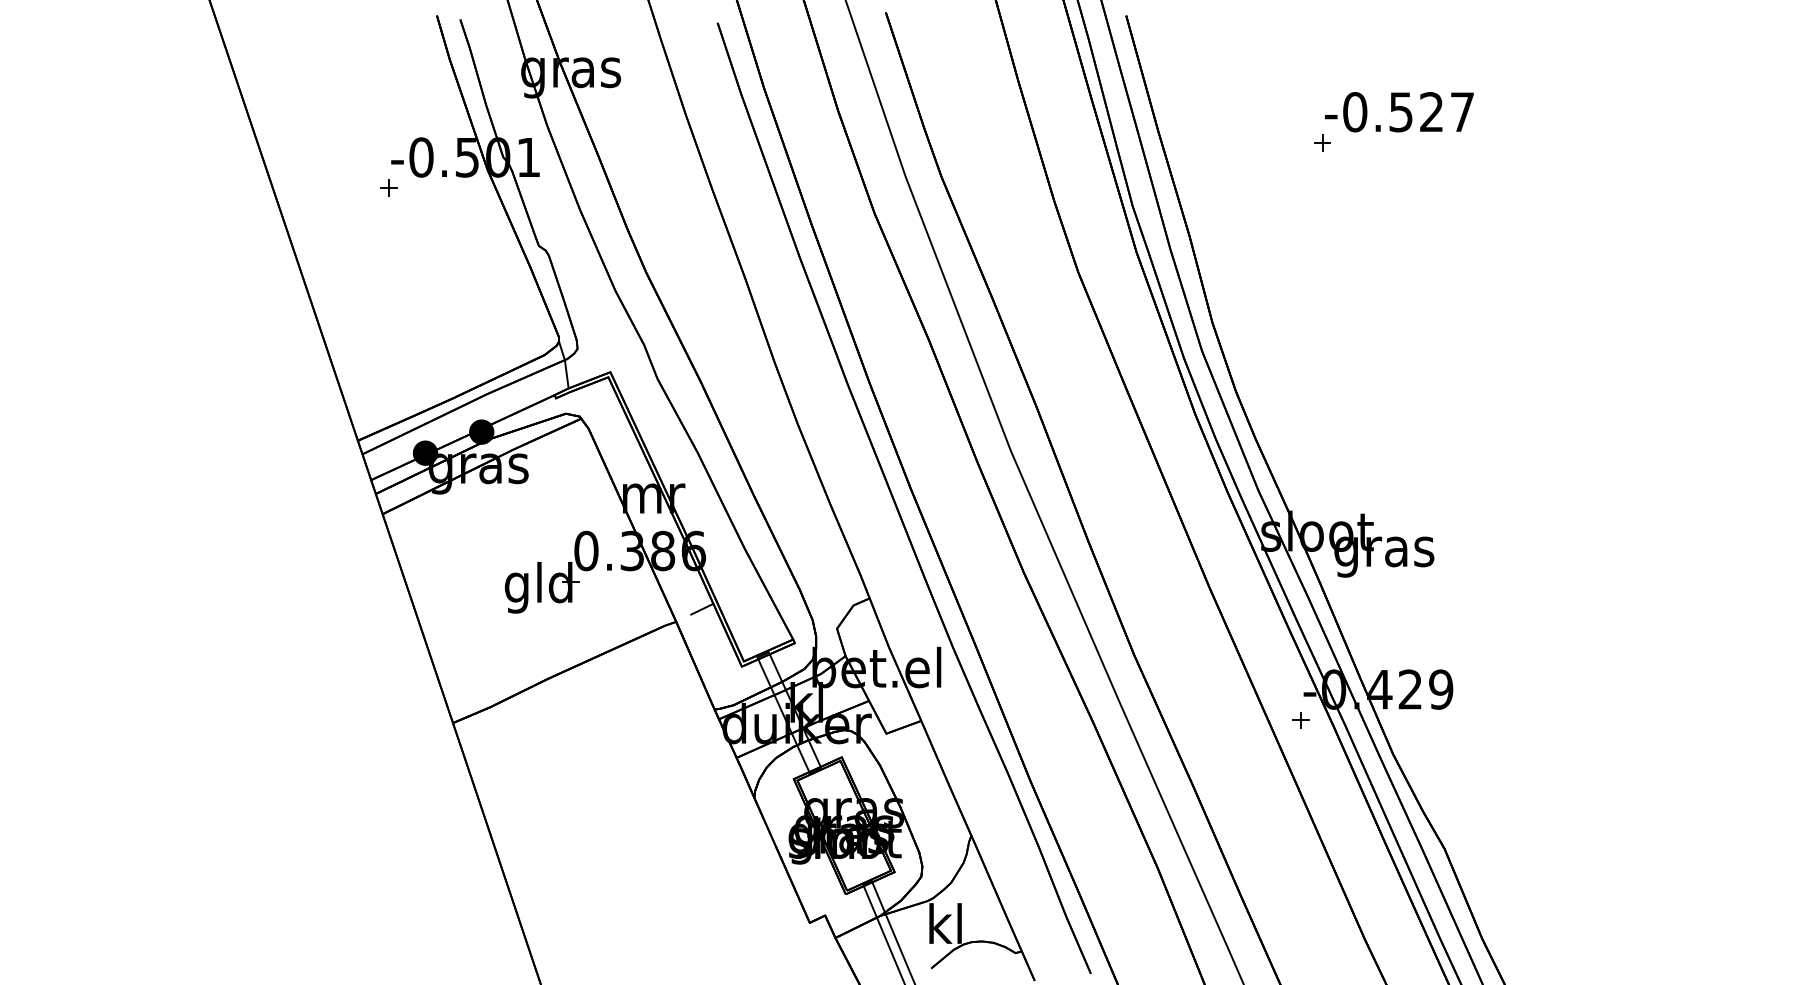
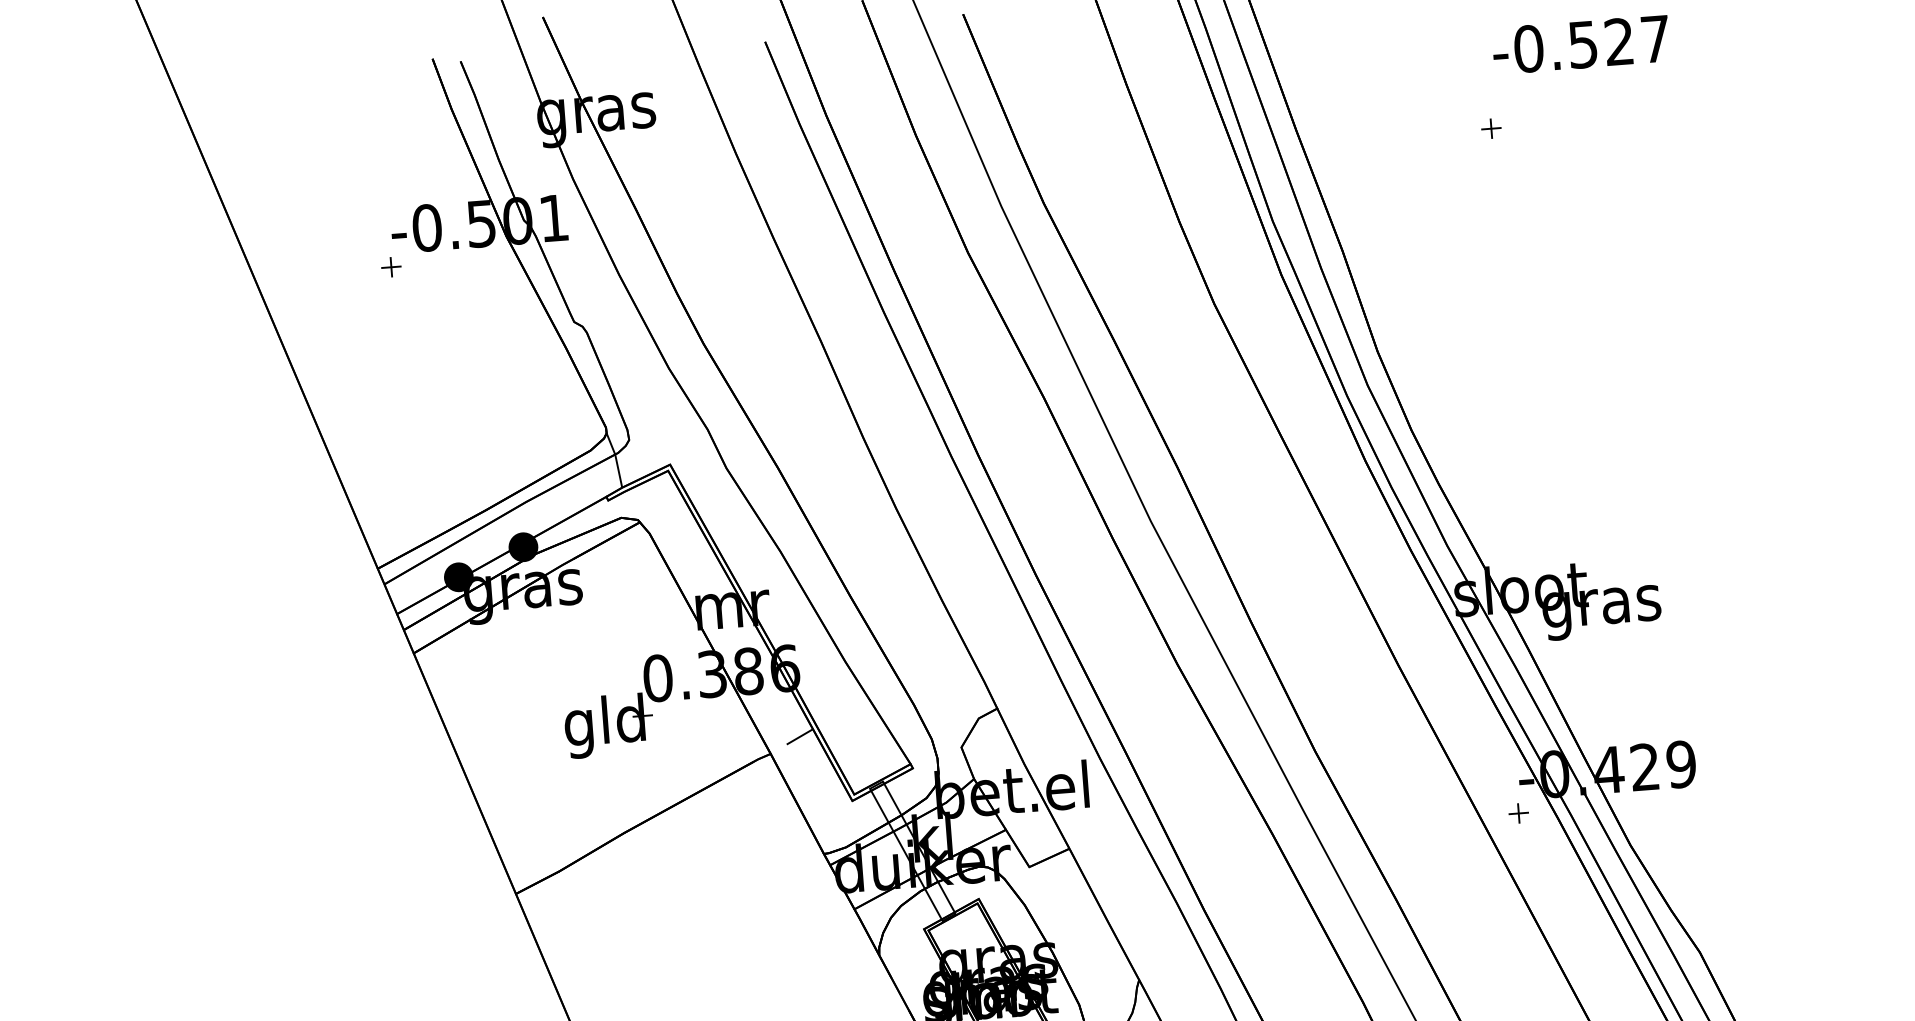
text: (1399, 112) -> (1581, 45), moved

